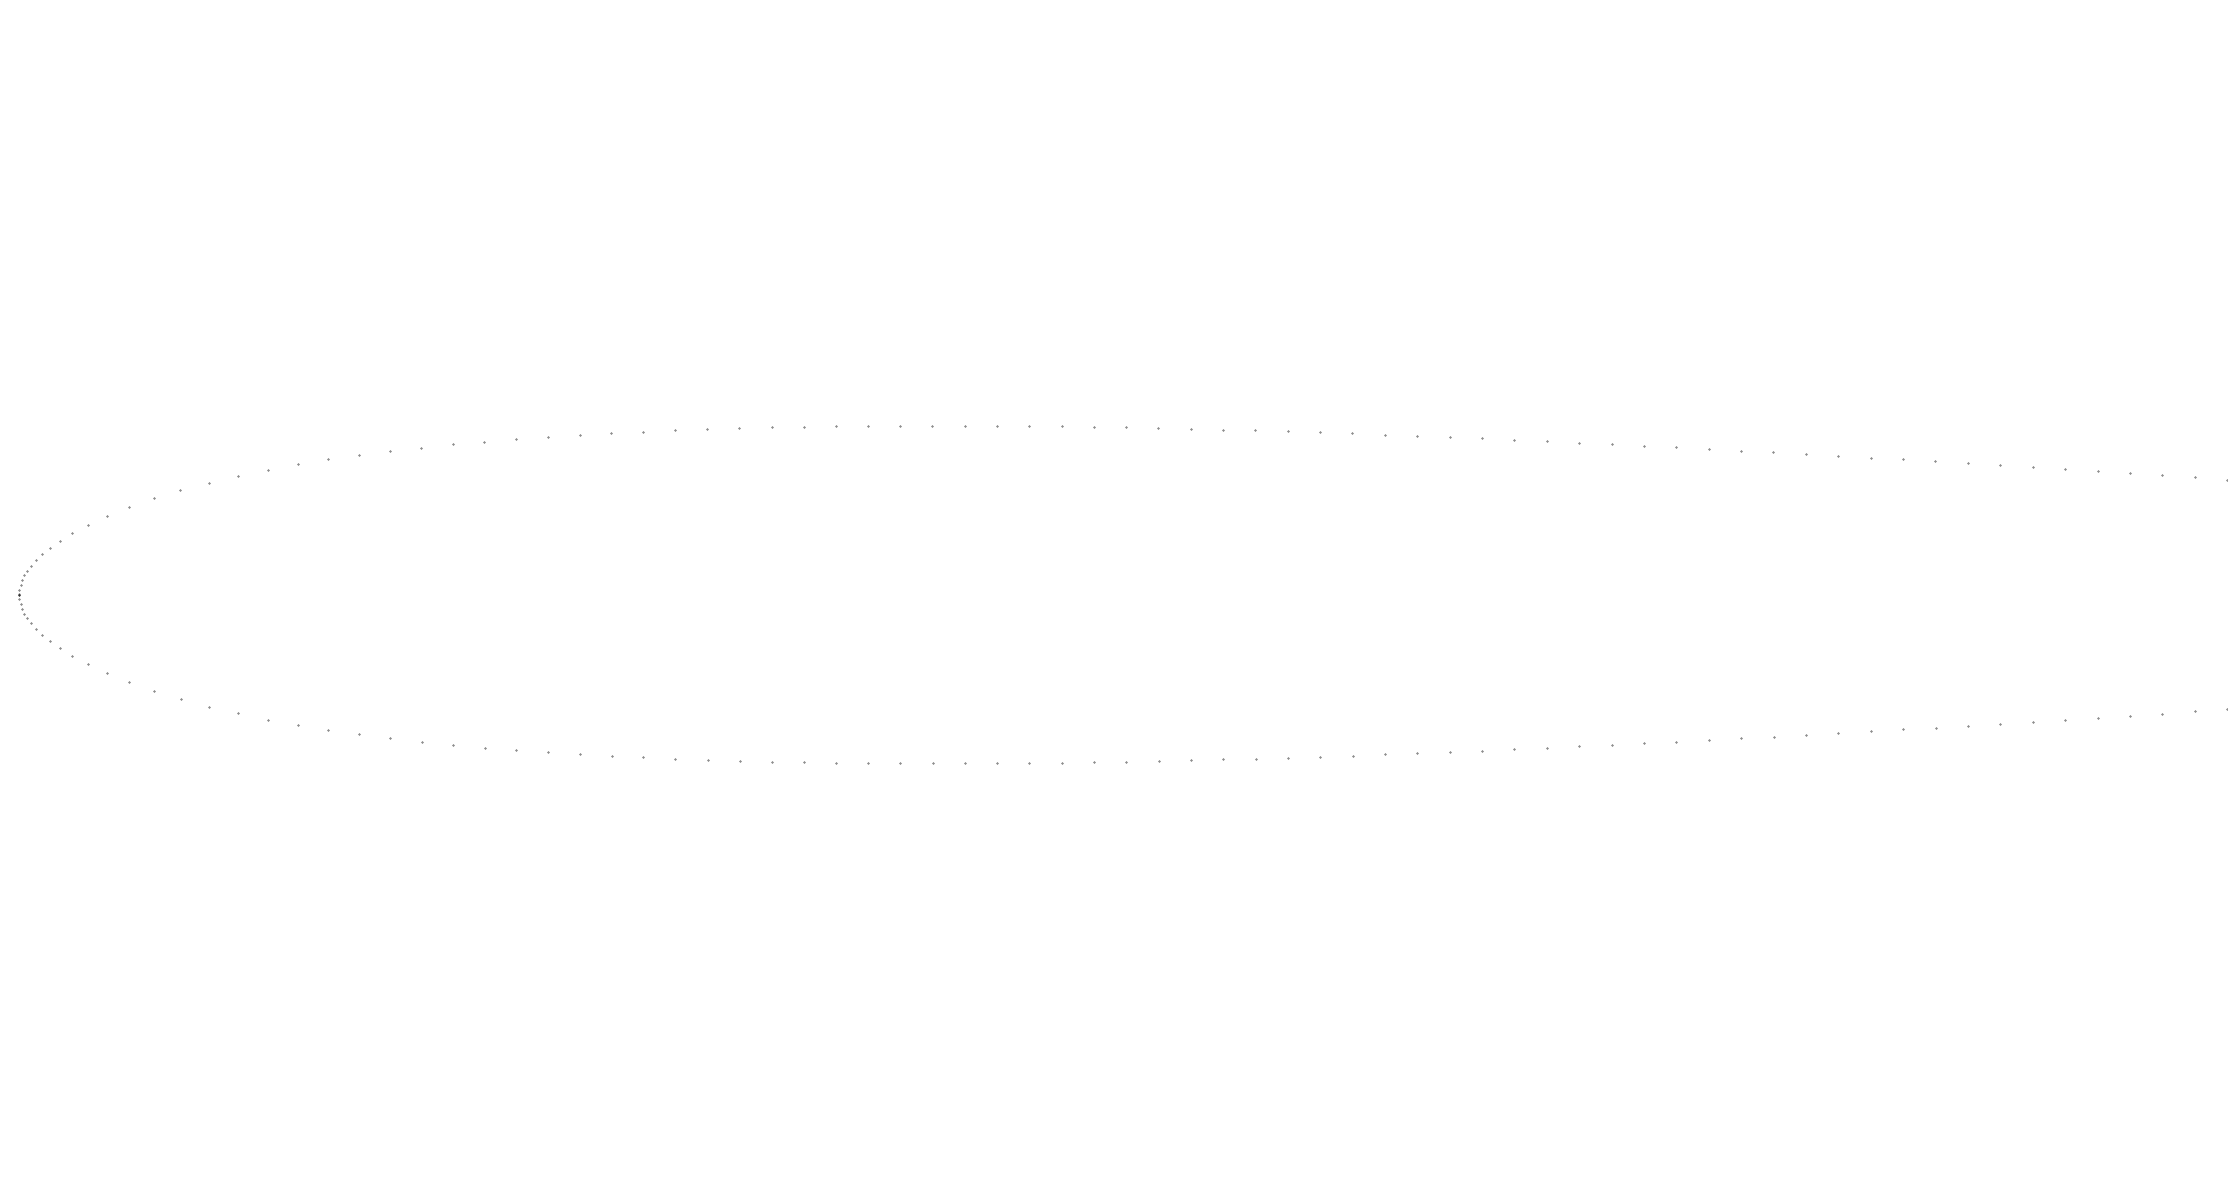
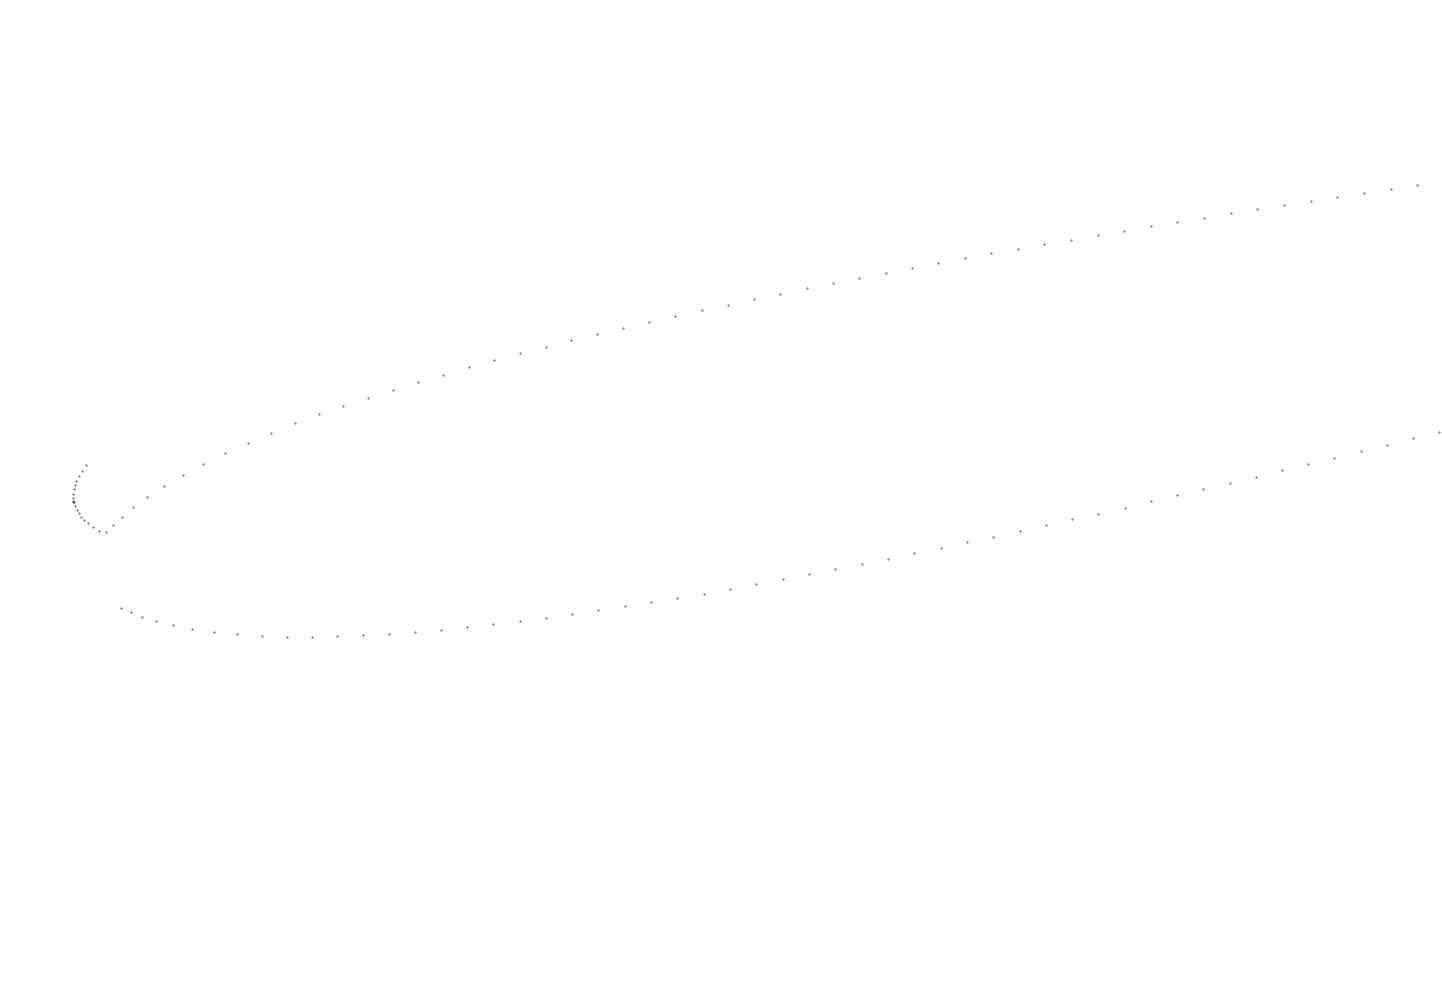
part: (20, 594) -> (74, 501), moved

